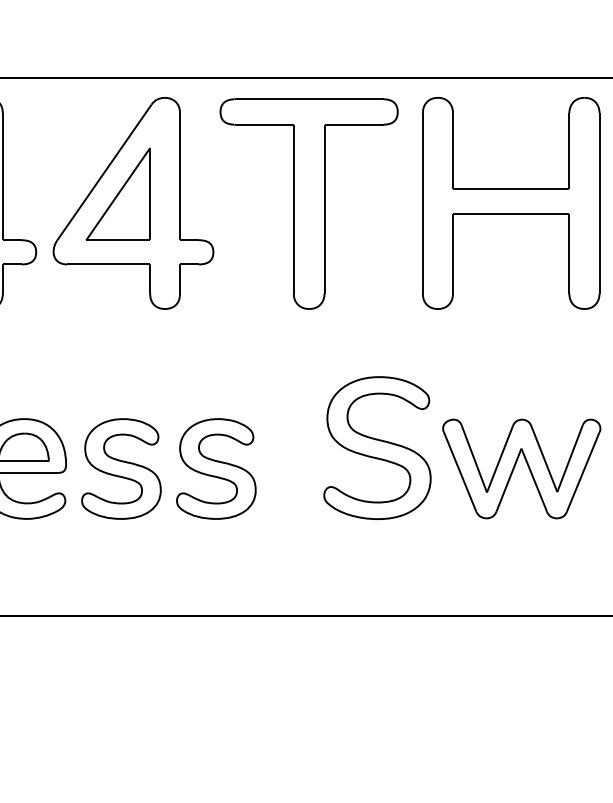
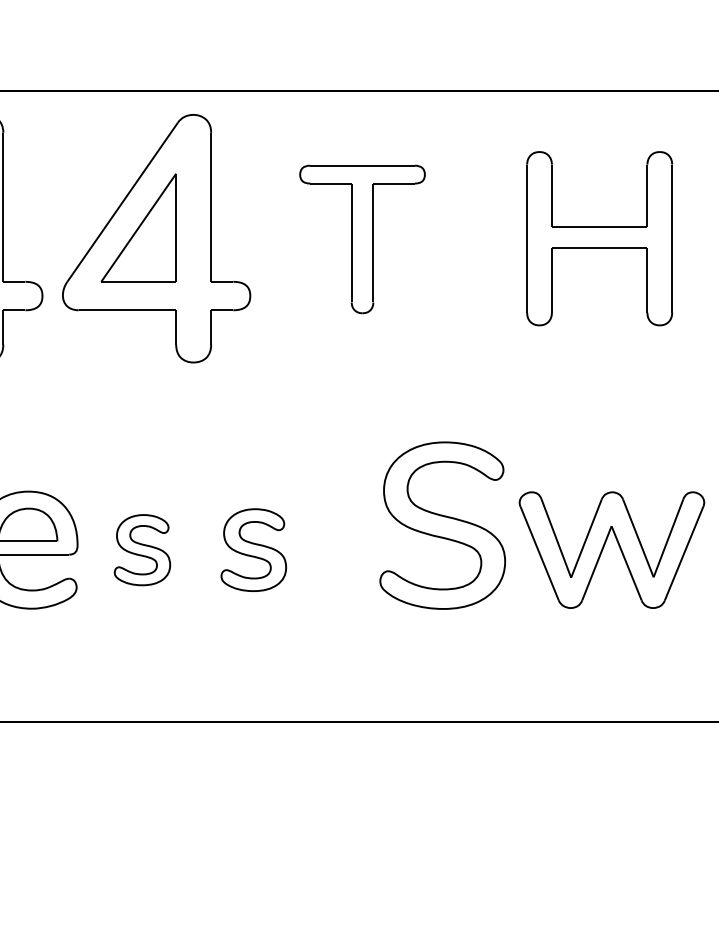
part: (308, 203) -> (361, 238), size x0.6
part: (511, 203) -> (599, 238), size x0.7
part: (121, 468) -> (142, 549), size x0.6
part: (216, 468) -> (253, 549), size x0.7

